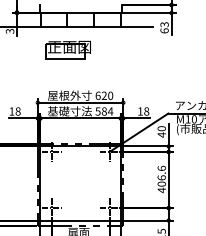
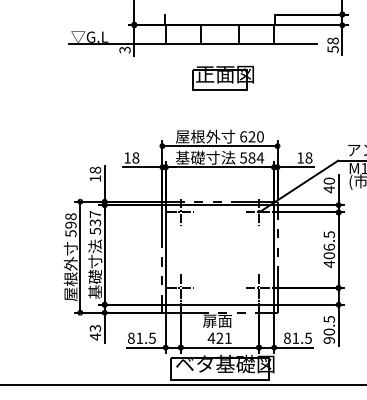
text: (164, 27) -> (332, 44), 63 -> 58
part: (67, 49) -> (222, 77), moved
text: (161, 168) -> (328, 234), 406.6 -> 406.5

